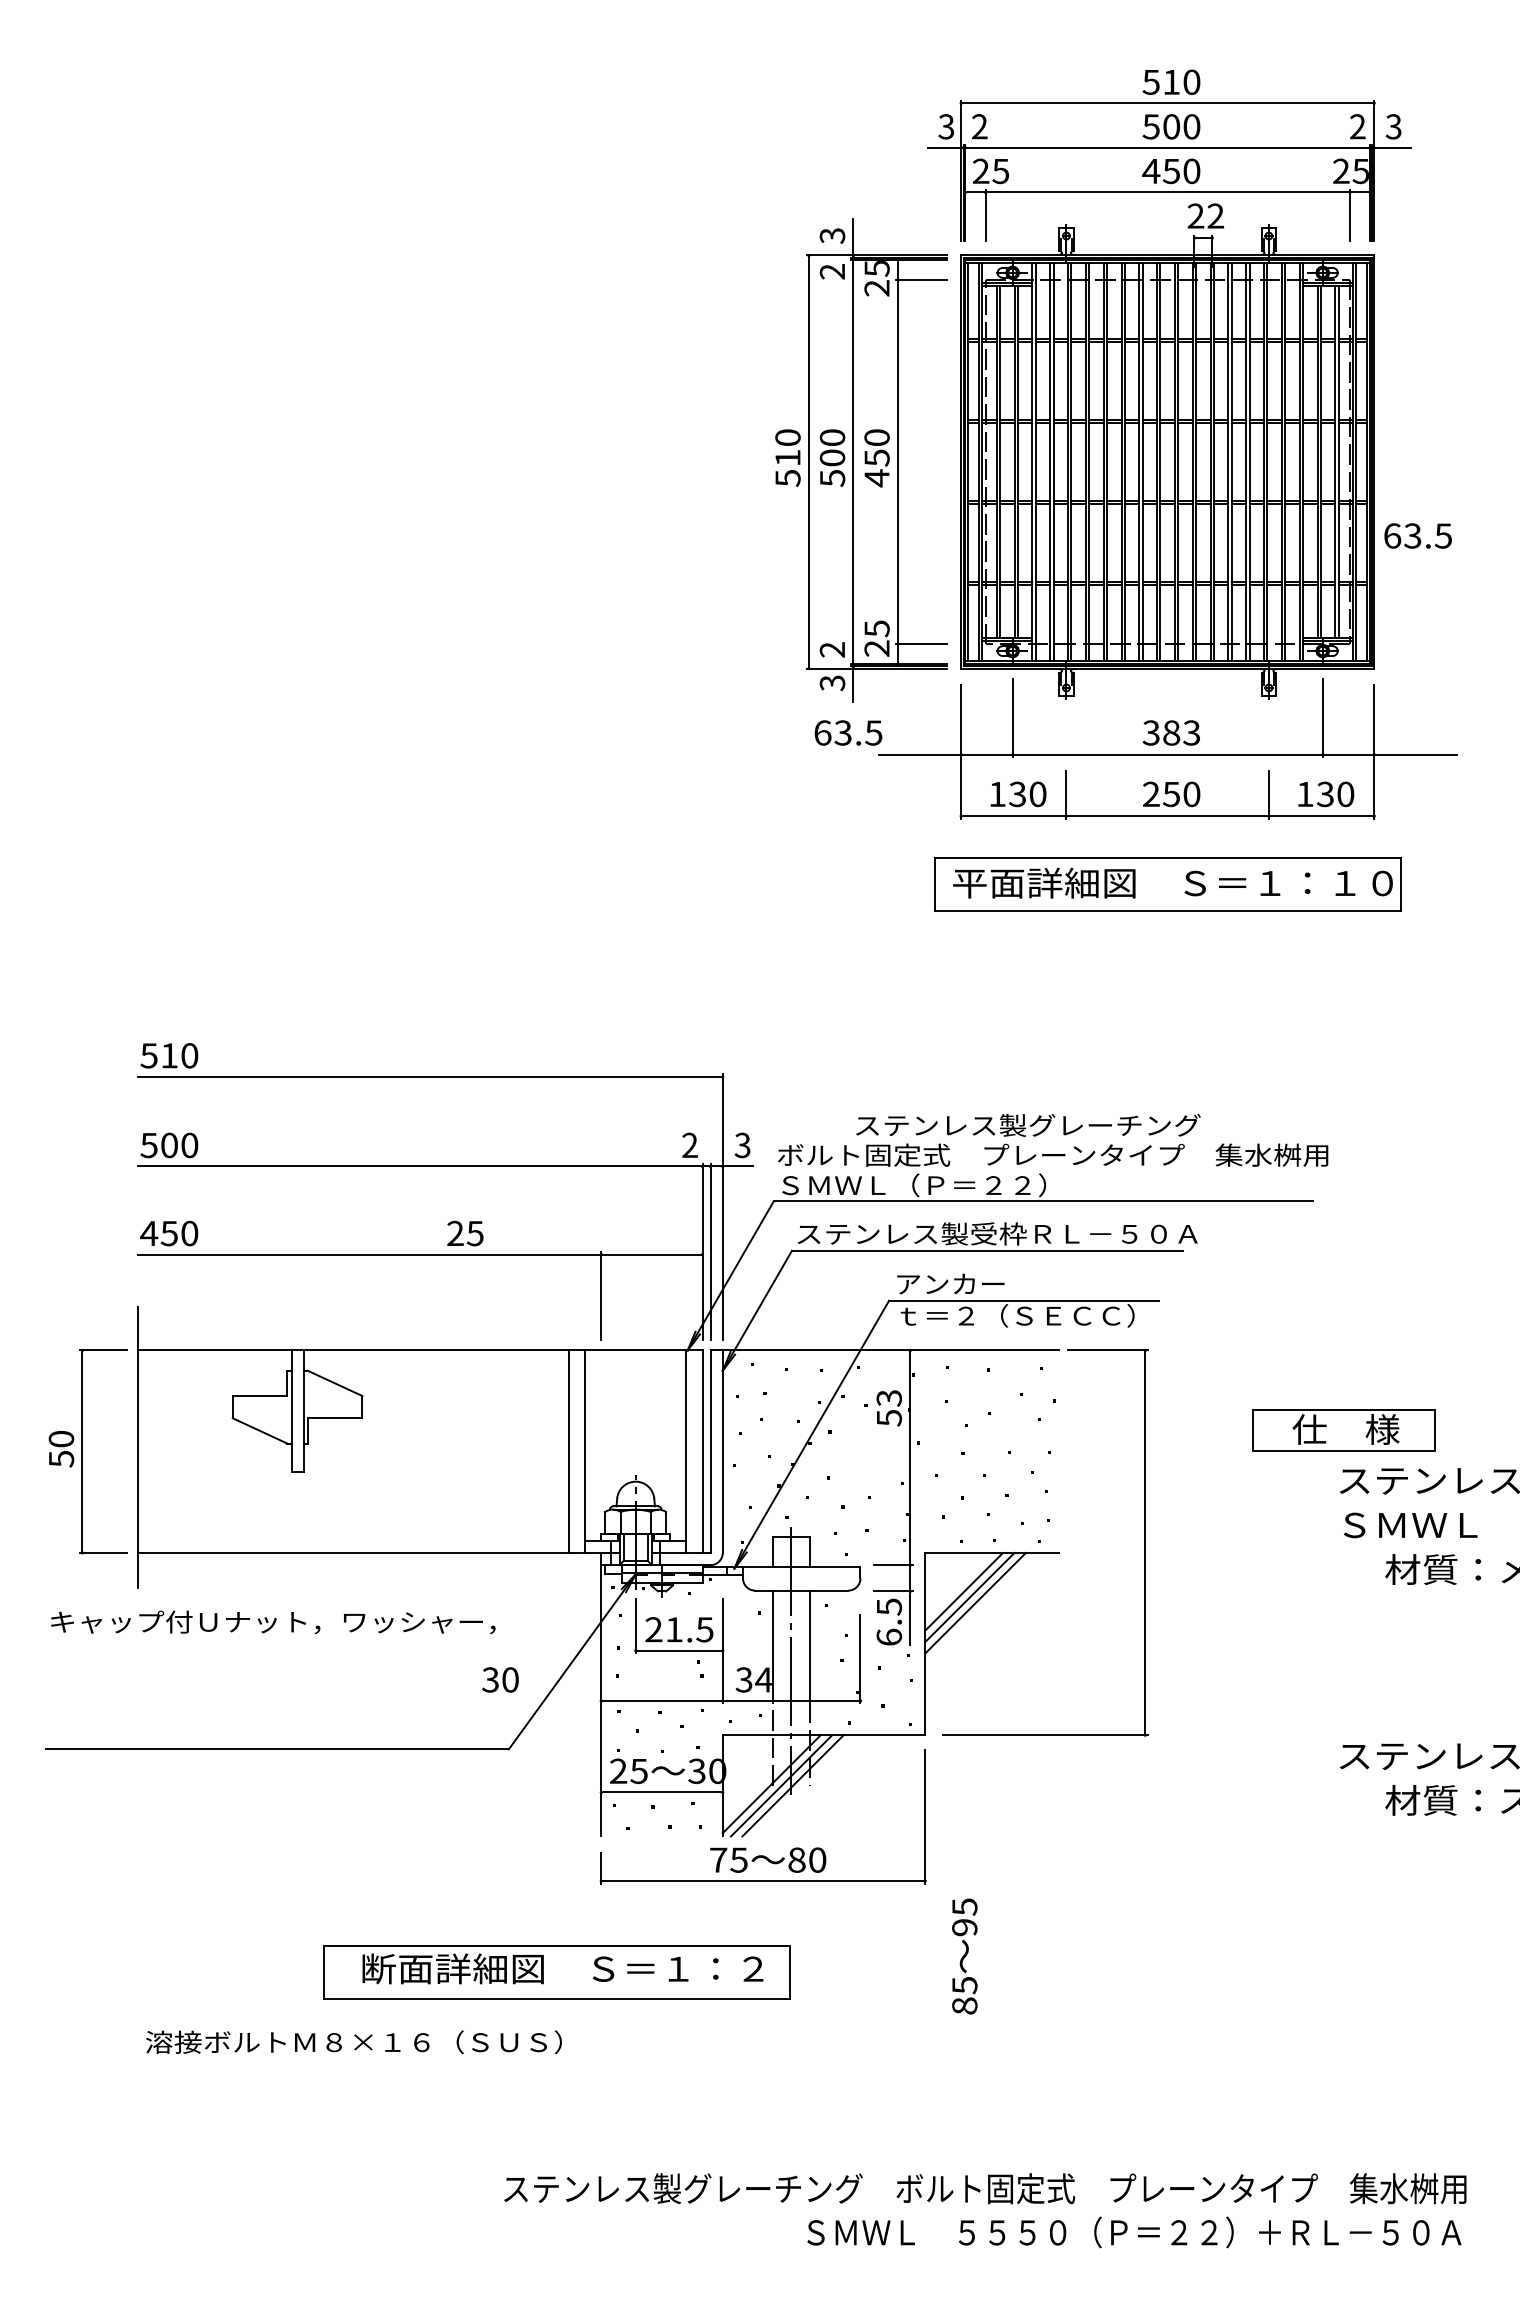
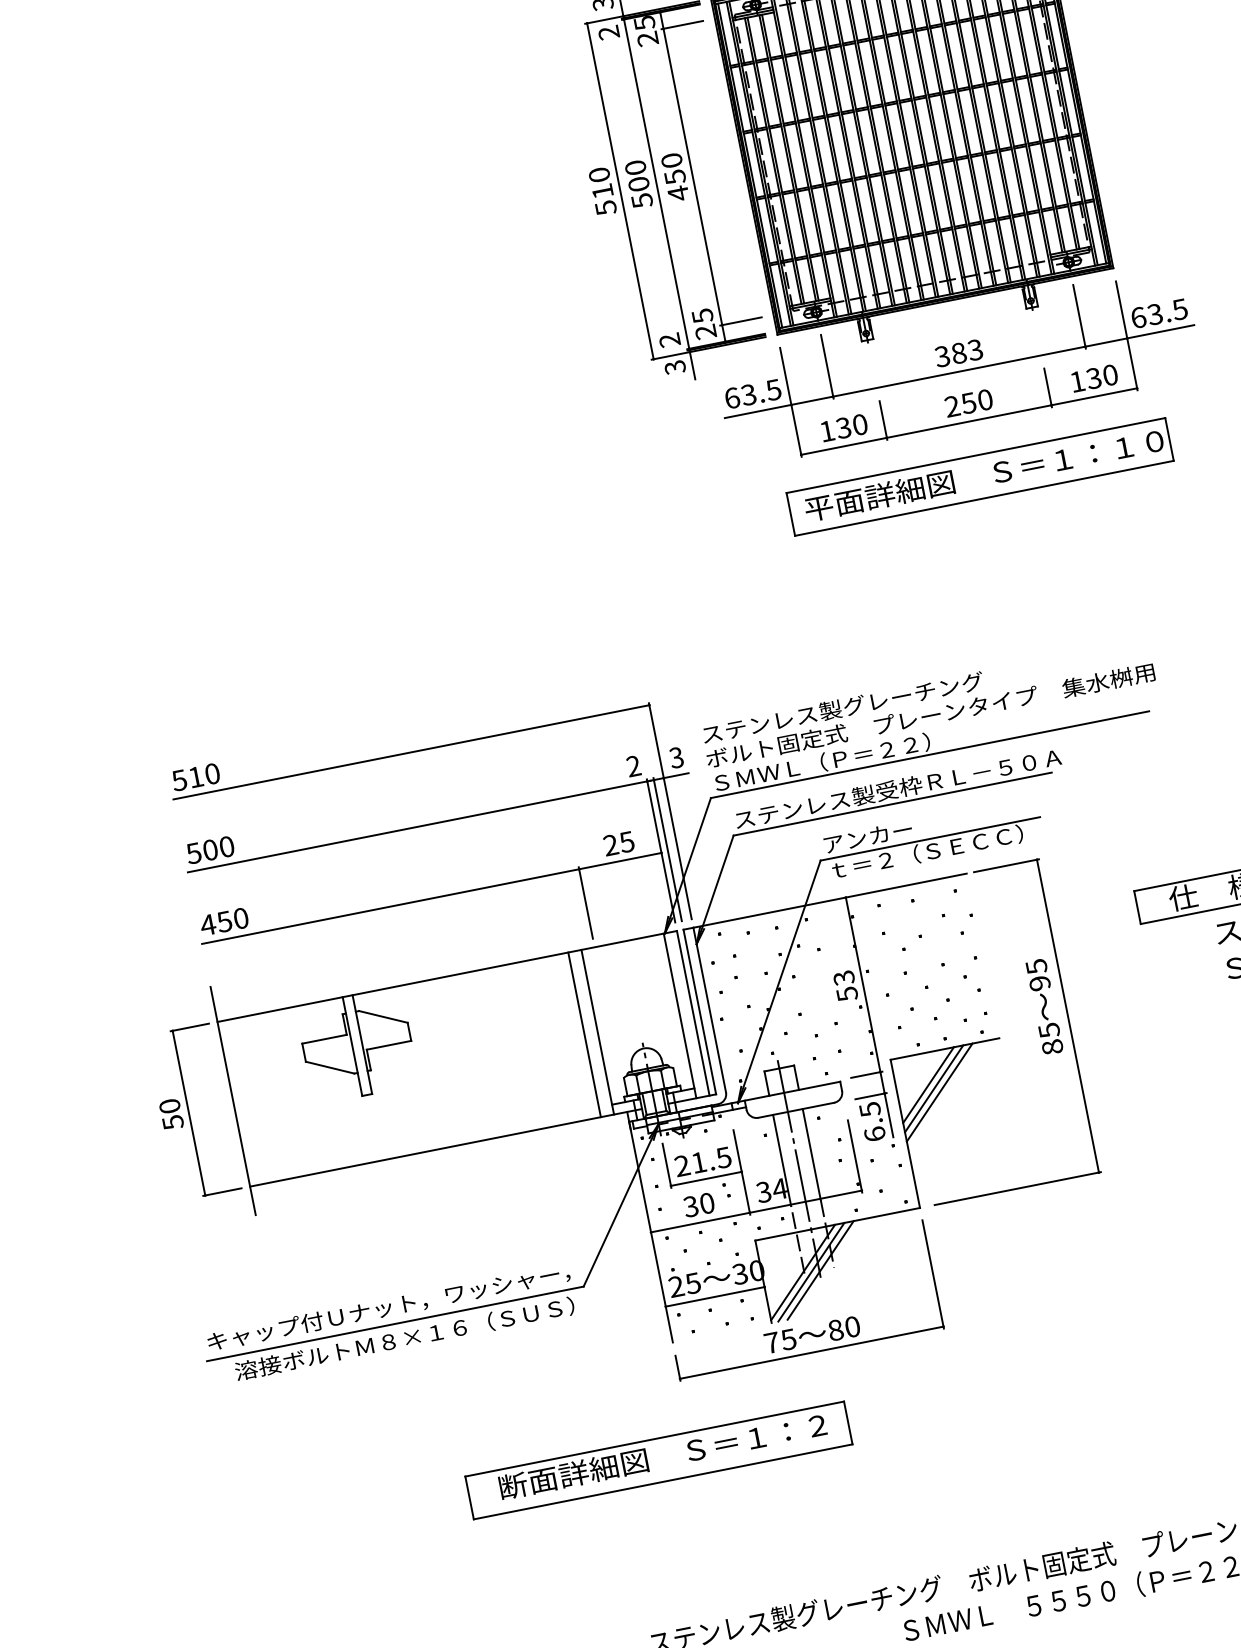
text: (1417, 535) -> (1158, 313), moved
text: (848, 732) -> (753, 393), moved
text: (1028, 1124) -> (843, 707), moved
text: (465, 1233) -> (619, 843), moved
text: (888, 1408) -> (845, 986), moved
text: (273, 1622) -> (388, 1307), moved
text: (500, 1679) -> (699, 1204), moved
text: (964, 1956) -> (1044, 1007), moved
text: (353, 2042) -> (404, 1339), moved

